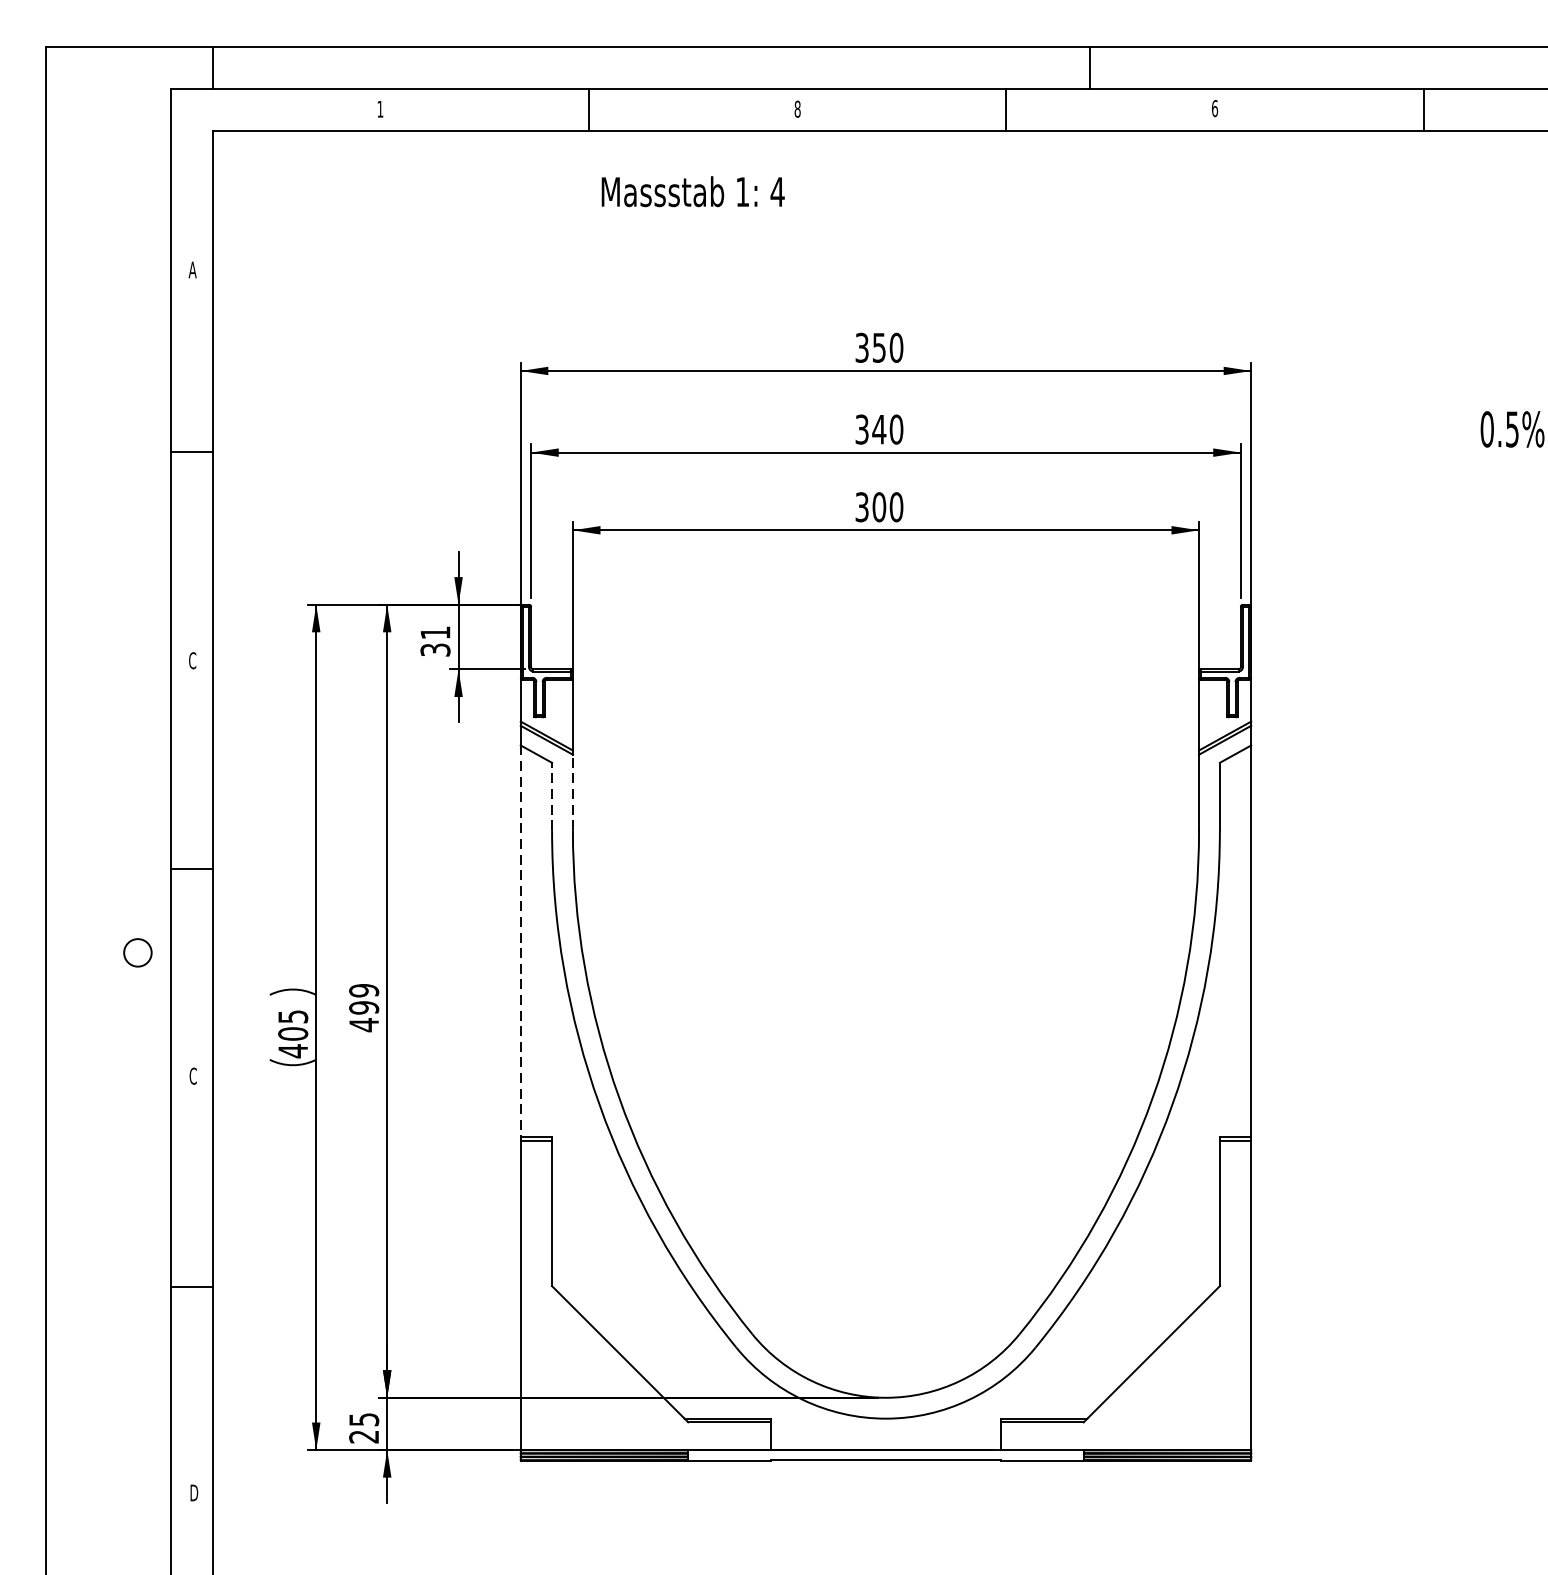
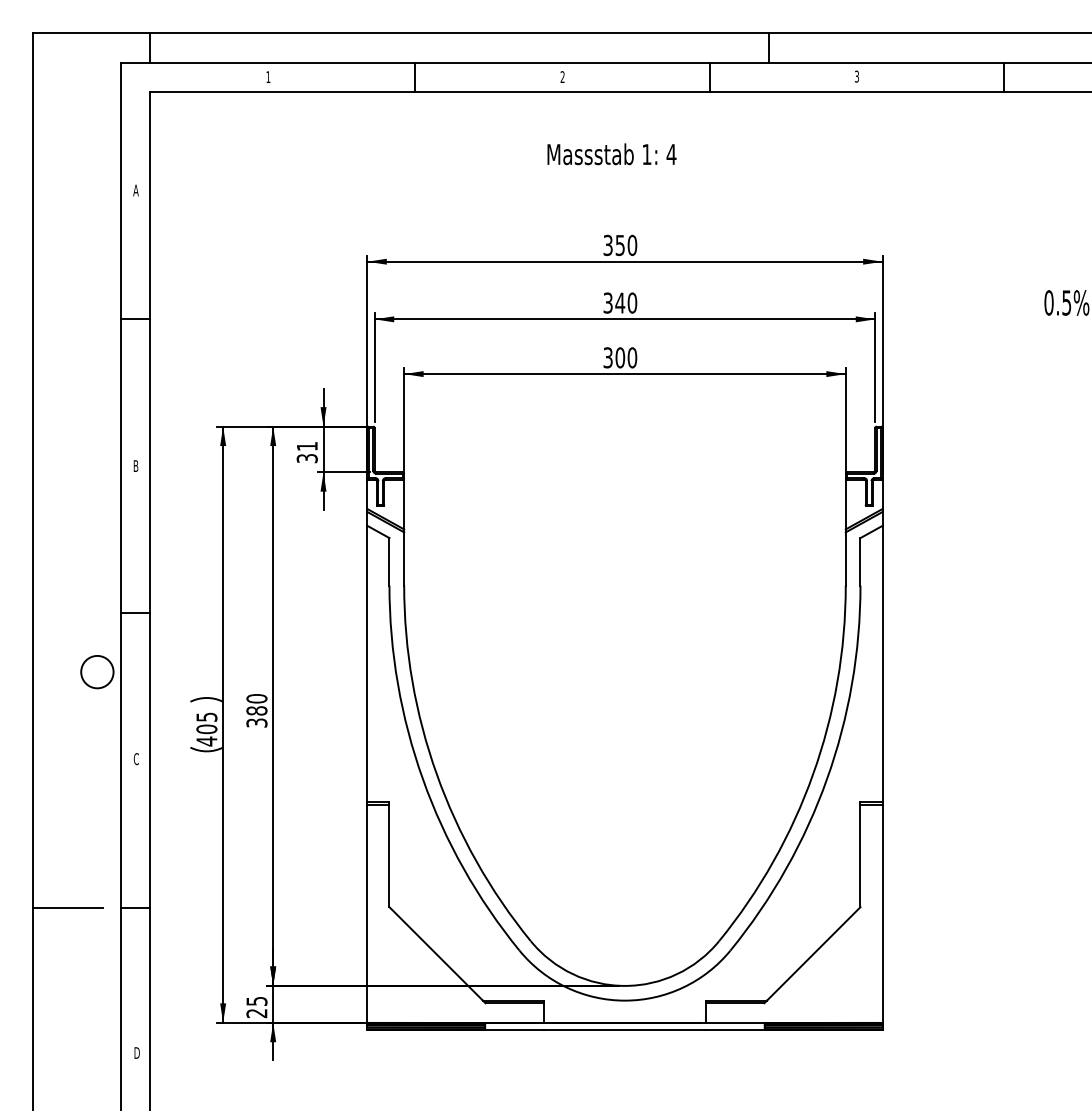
text: (1214, 108) -> (856, 76), 6 -> 3
text: (797, 109) -> (562, 77), 8 -> 2
text: (692, 191) -> (611, 154), moved
text: (191, 661) -> (135, 466), C -> B
line: (573, 791) -> (404, 558), dashed -> solid
line: (552, 796) -> (389, 561), dashed -> solid
line: (520, 942) -> (367, 664), dashed -> solid
circle: (138, 951) -> (97, 671), size x1.67
text: (363, 1008) -> (256, 711), 499 -> 380
line: (95, 1286) -> (67, 907), added

